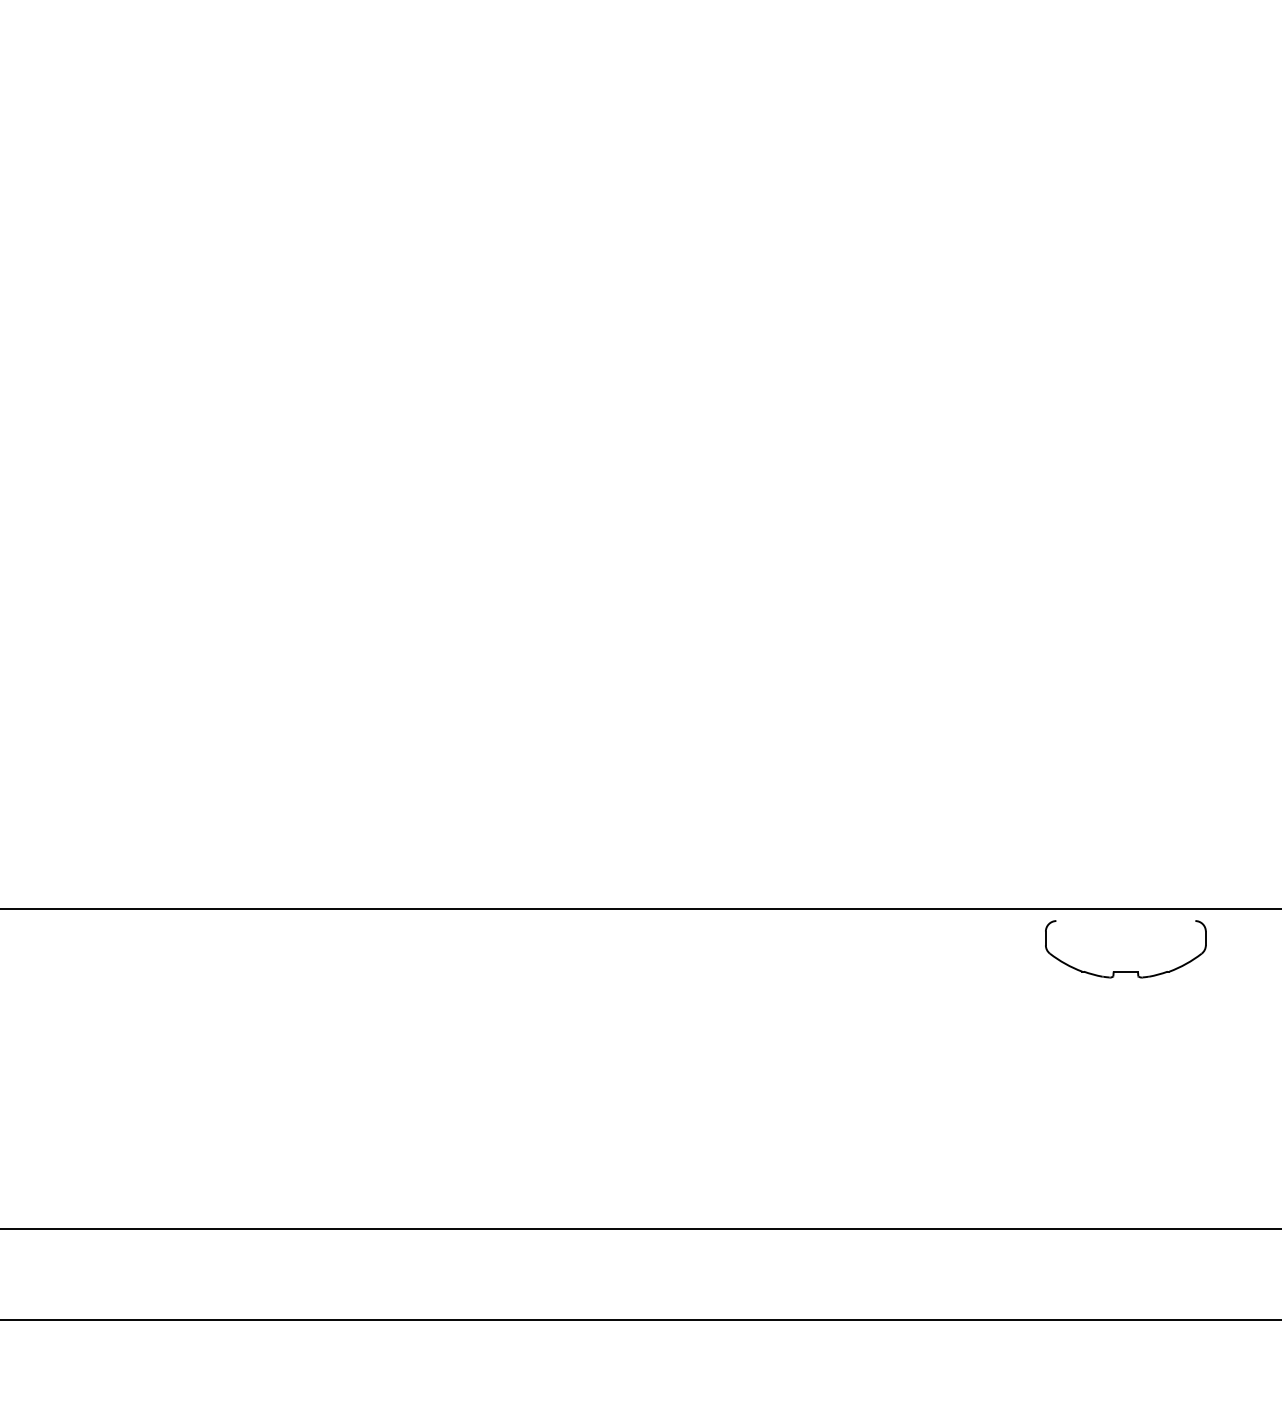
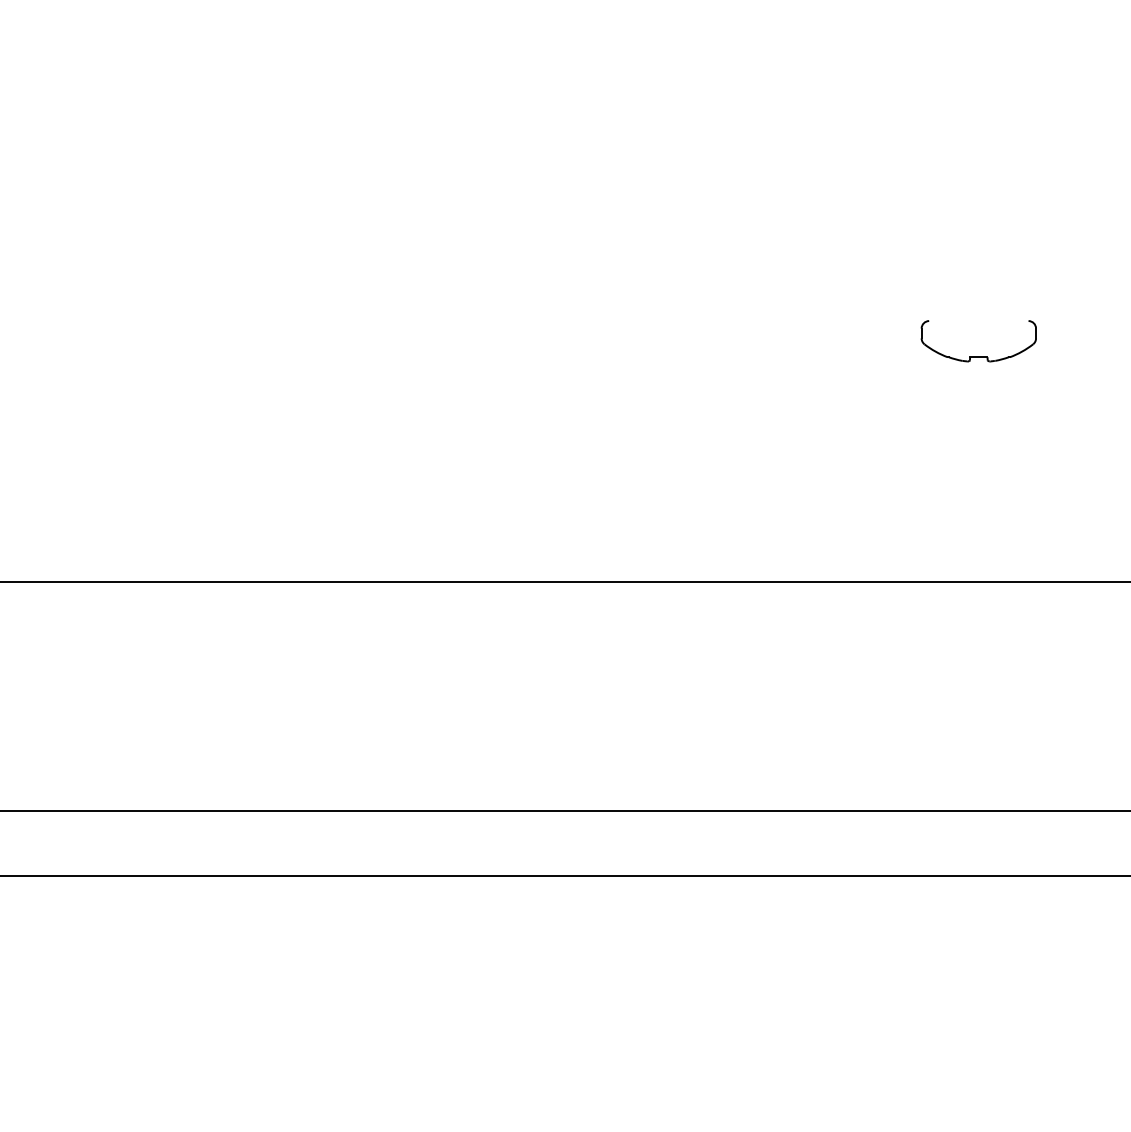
part: (1125, 970) -> (978, 356), moved

